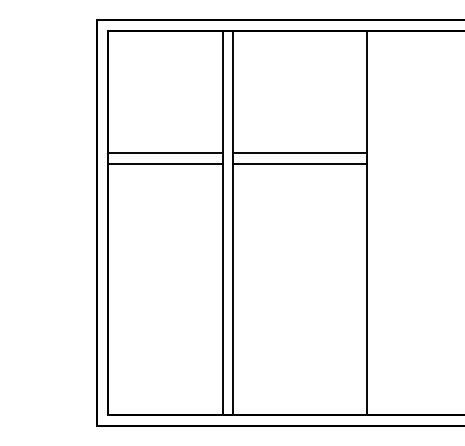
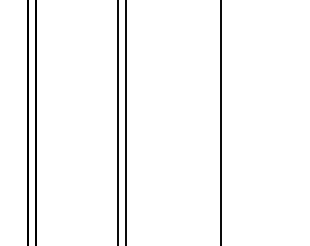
line: (165, 153) -> (76, 59), removed
line: (300, 153) -> (173, 59), removed
line: (165, 164) -> (76, 67), removed
line: (300, 164) -> (173, 67), removed

